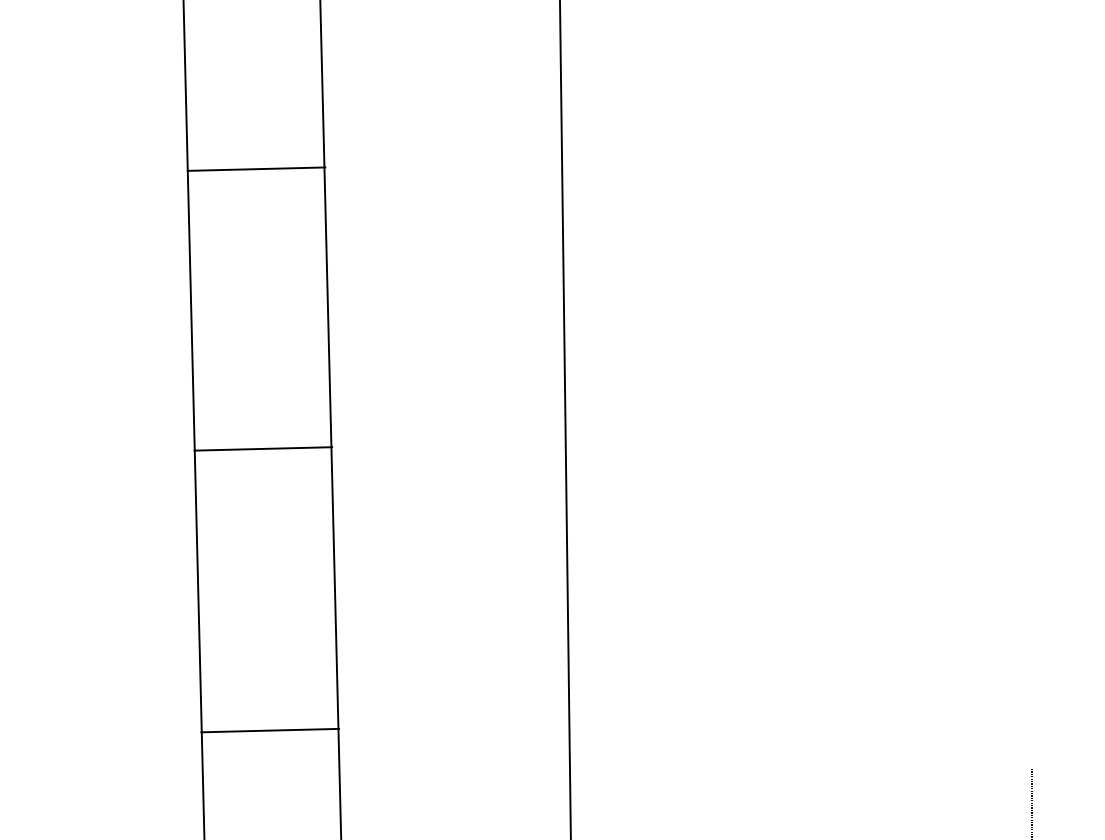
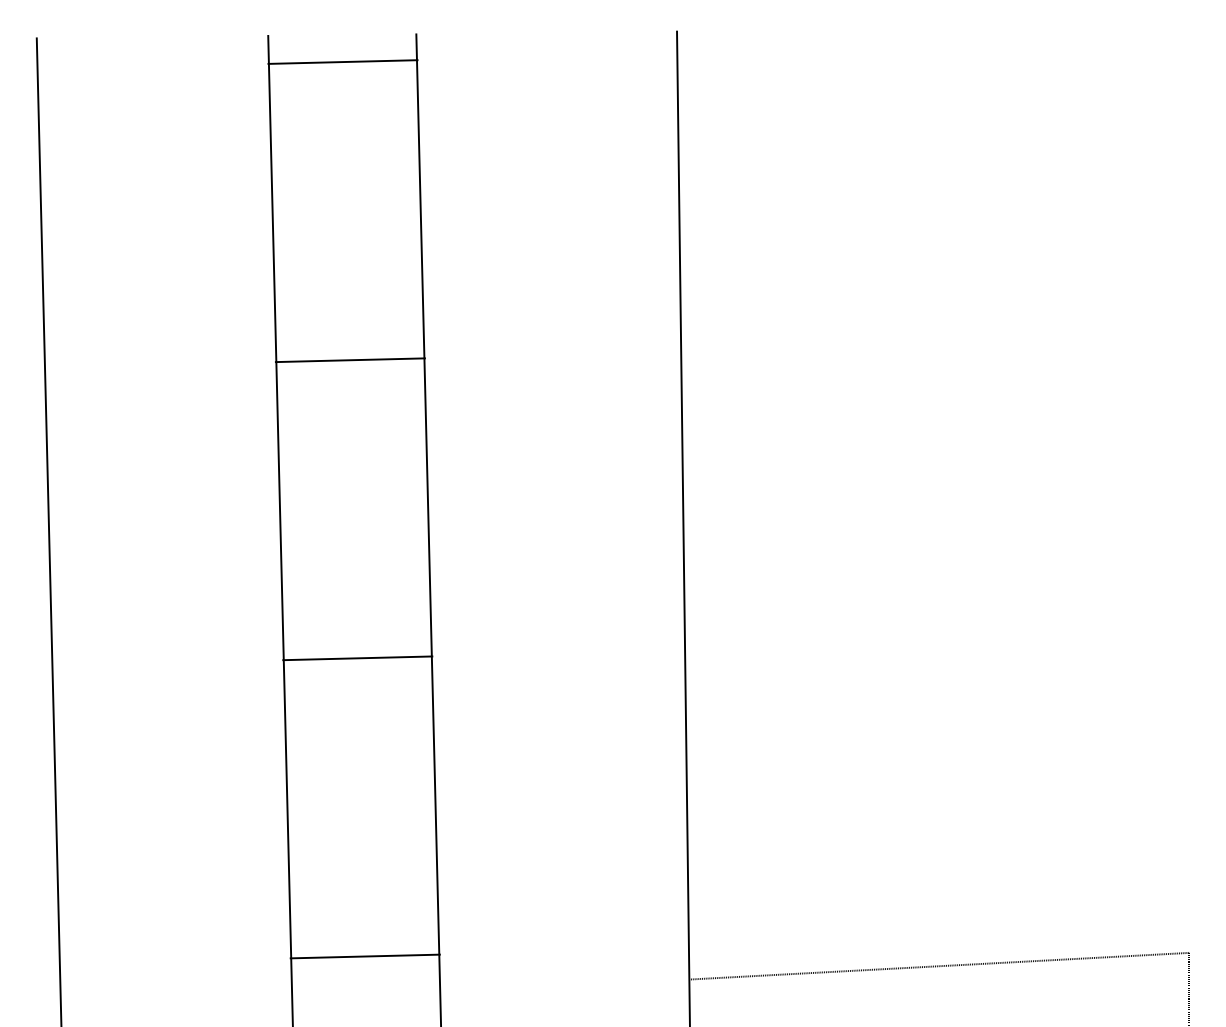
line: (255, 169) -> (349, 360), moved
line: (263, 449) -> (357, 658), moved
line: (269, 730) -> (364, 956), moved
line: (801, 780) -> (939, 965), added

